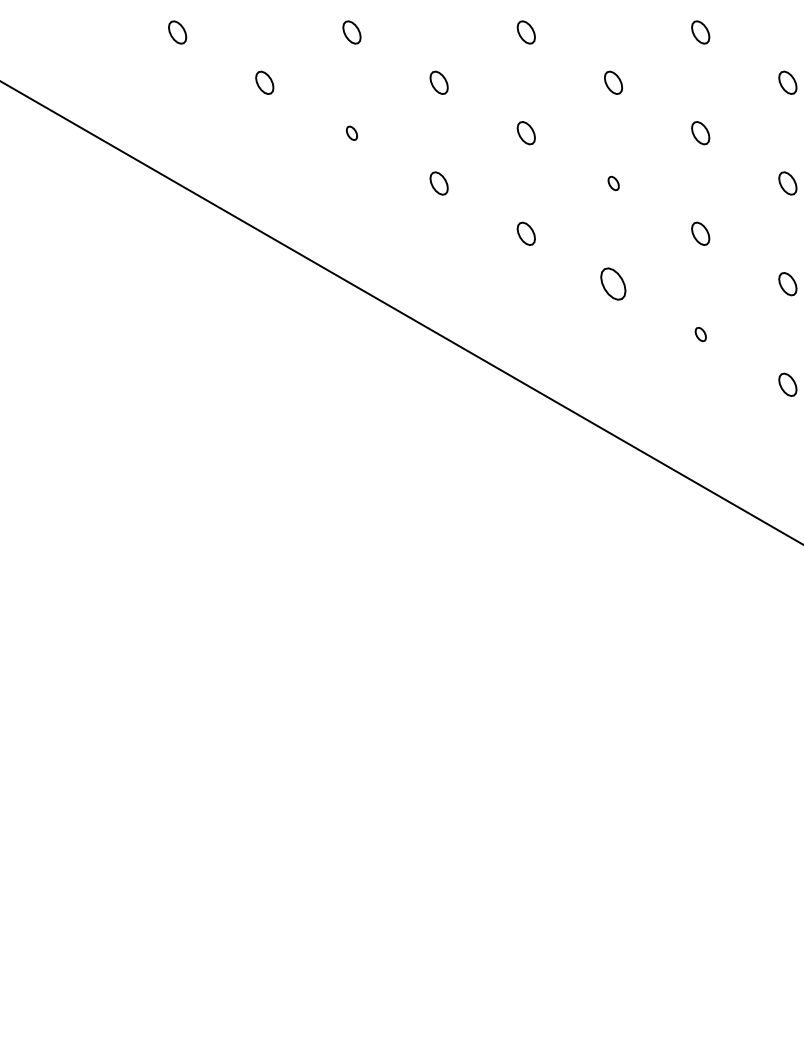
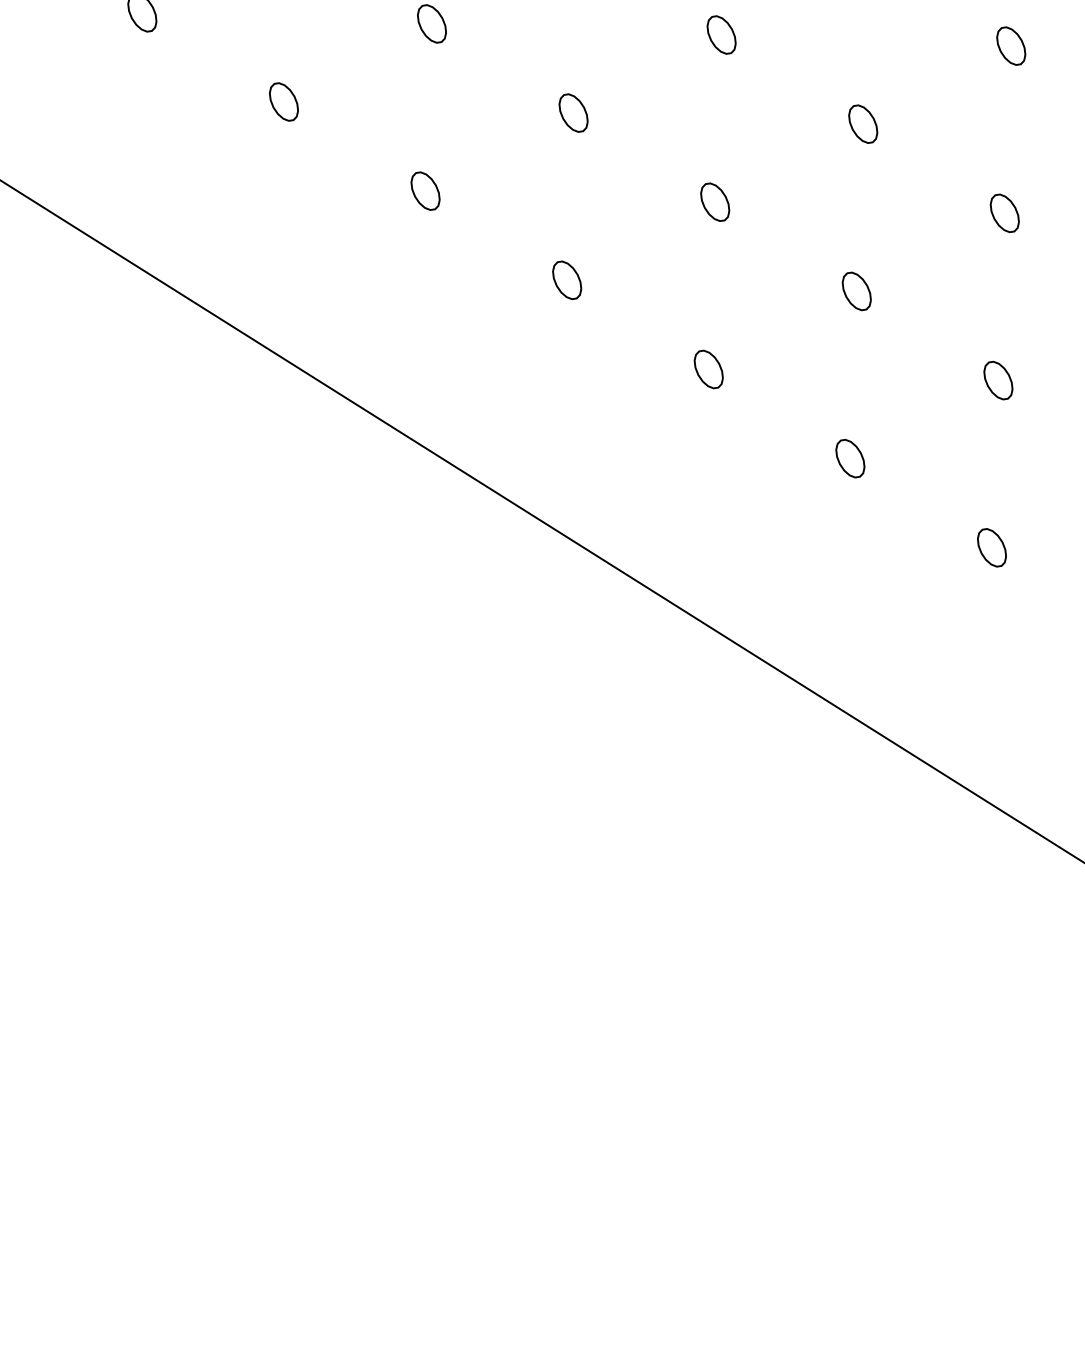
part: (351, 133) -> (283, 102), size x1.67
part: (613, 183) -> (715, 202), size x1.67
part: (613, 284) -> (708, 370), size x0.71
part: (700, 334) -> (850, 458), size x1.67

